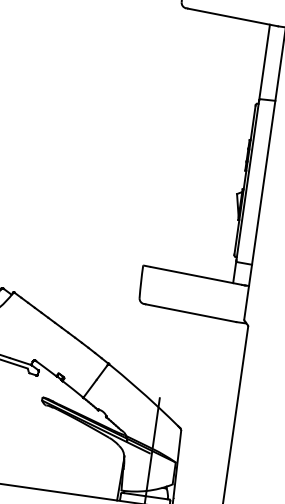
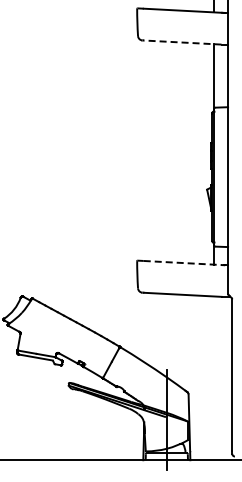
line: (232, 17) -> (182, 42), solid -> dashed
line: (197, 276) -> (183, 263), solid -> dashed

